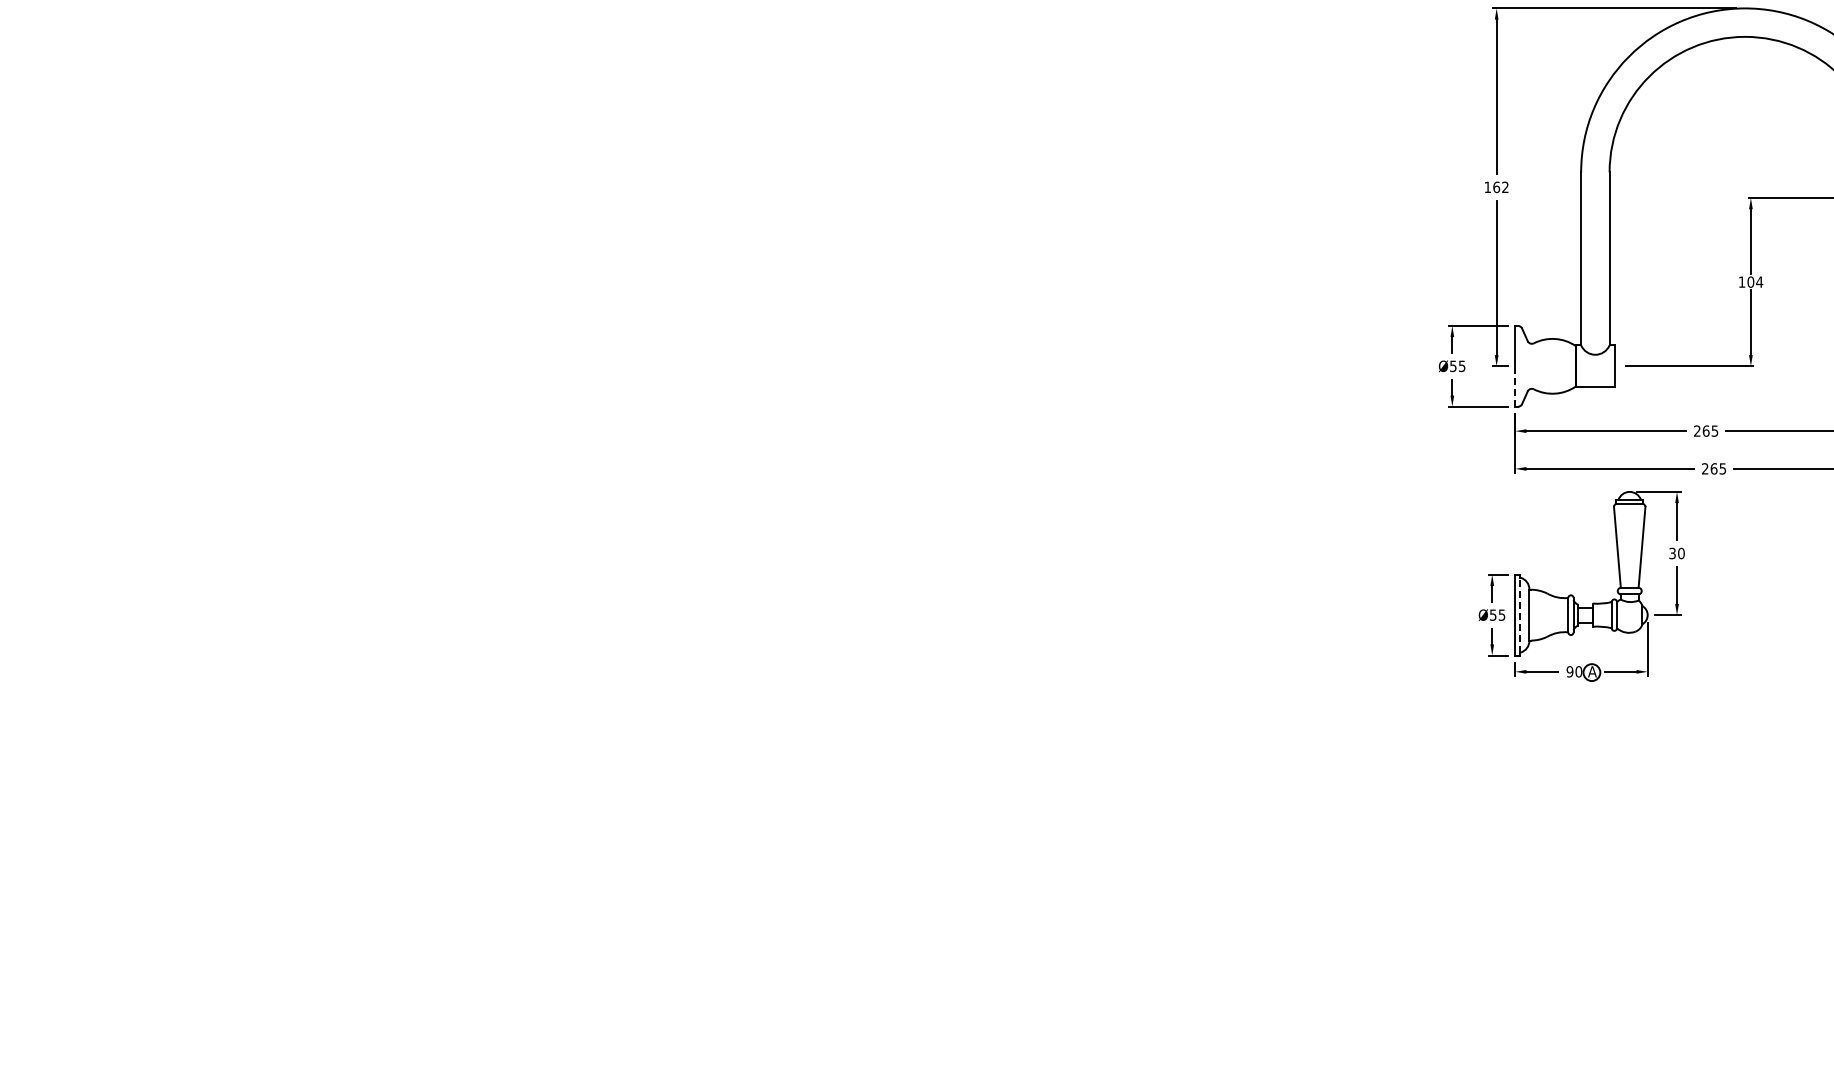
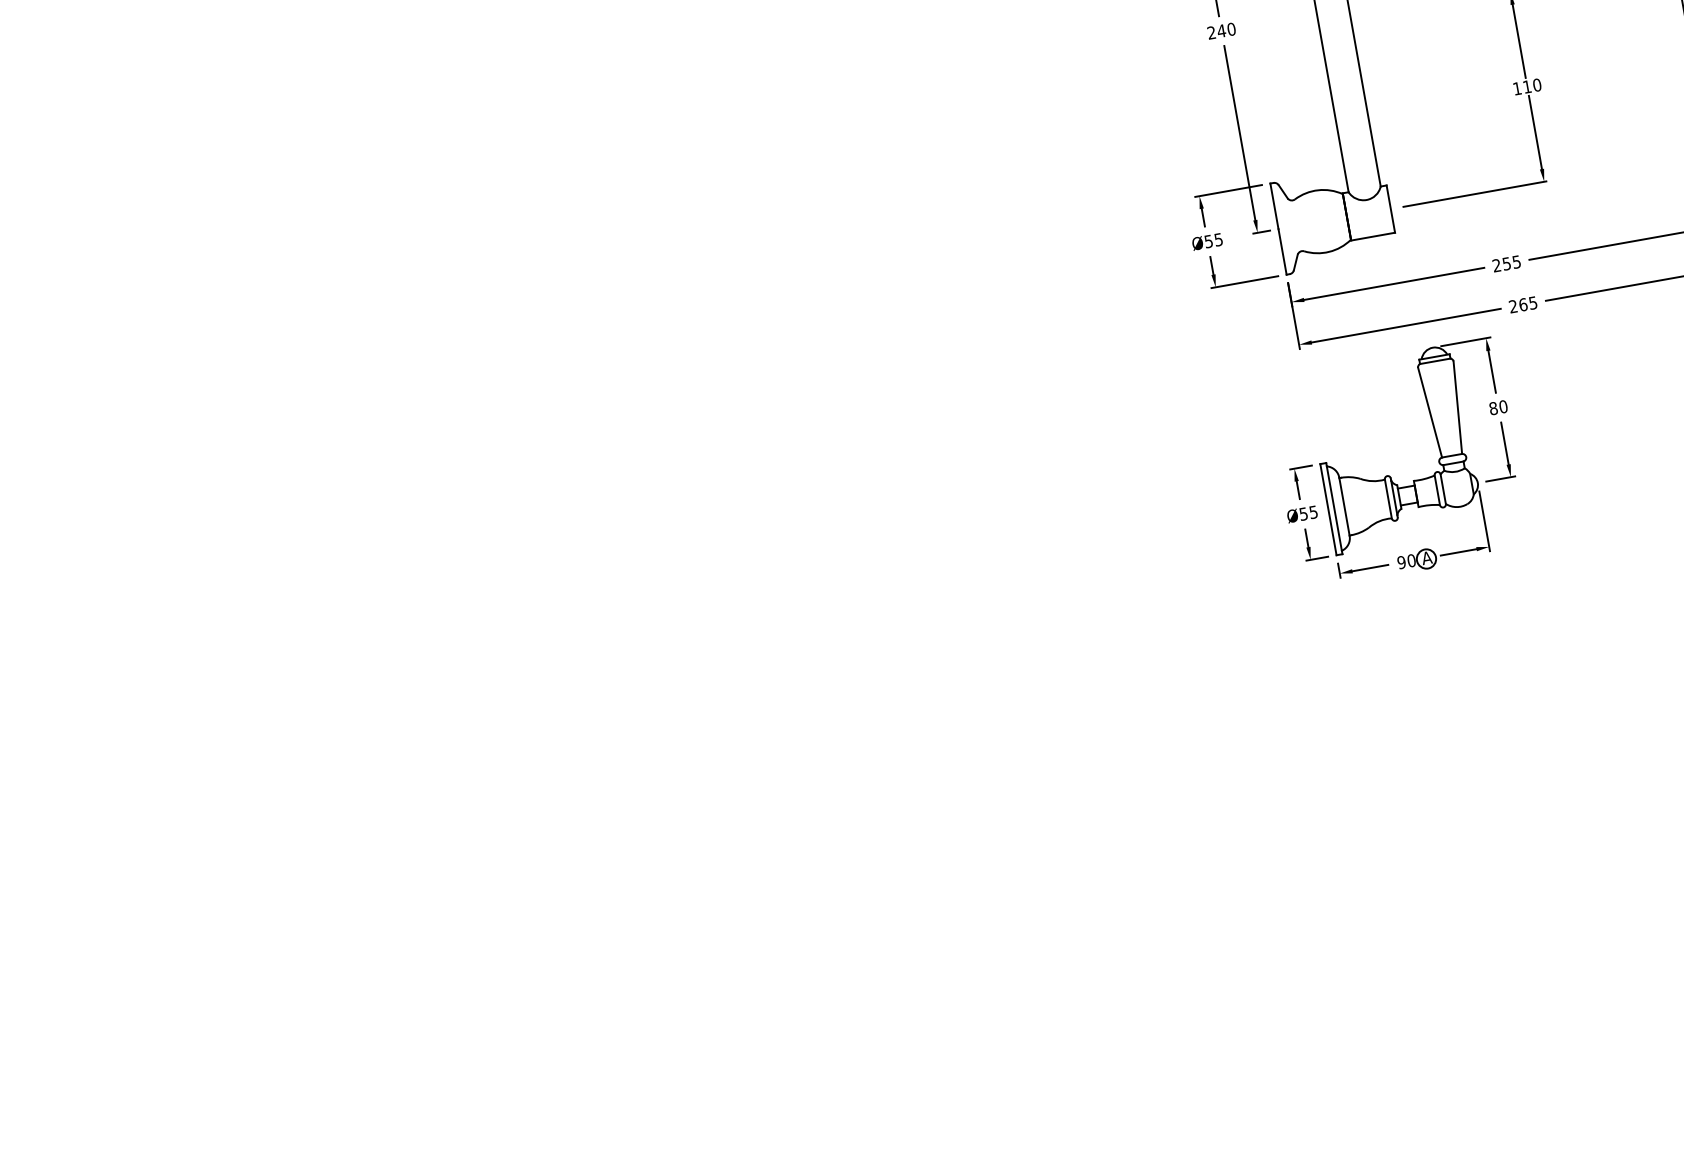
text: (1496, 187) -> (1221, 31), 162 -> 240
text: (1755, 281) -> (1532, 85), 104 -> 110
line: (1515, 386) -> (1282, 251), dashed -> solid
text: (1705, 430) -> (1505, 263), 265 -> 255
text: (1672, 553) -> (1493, 408), 30 -> 80
line: (1520, 614) -> (1334, 507), dashed -> solid

